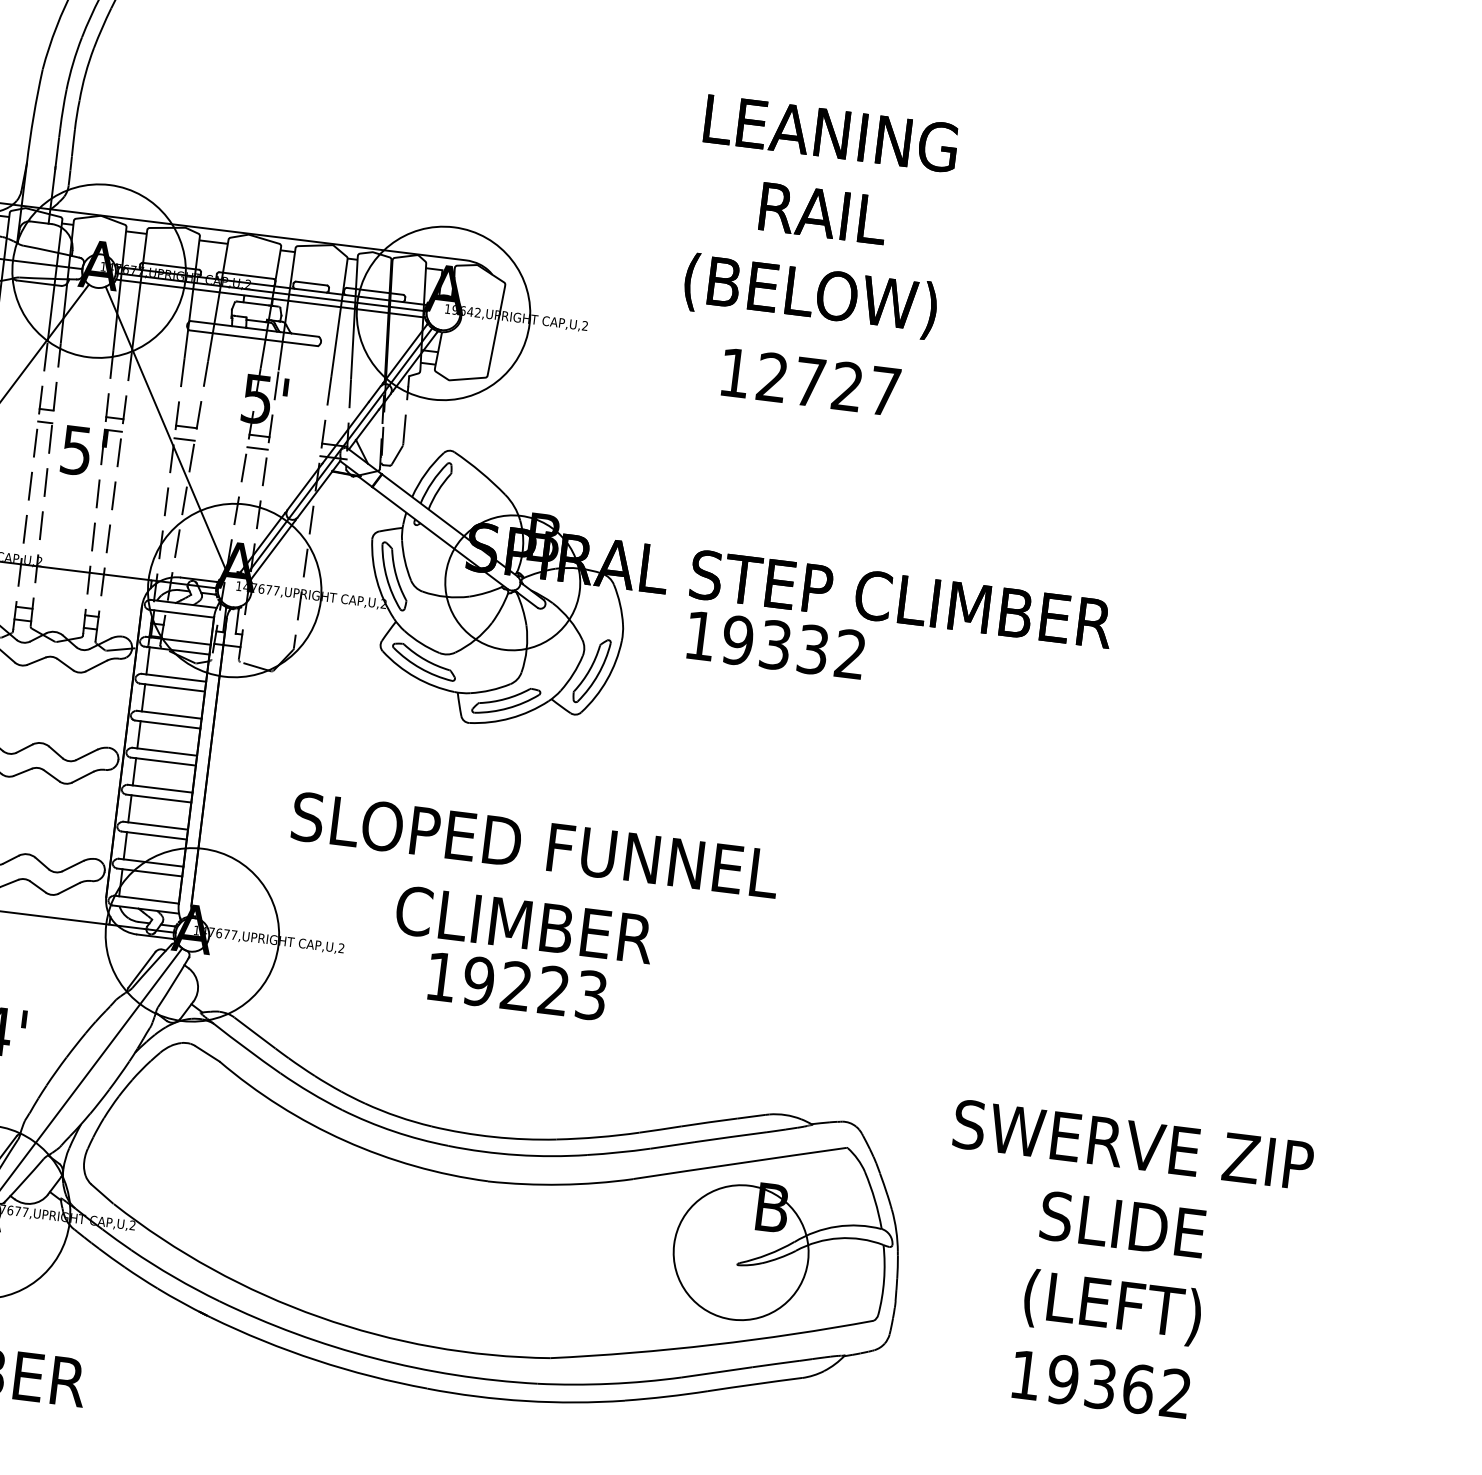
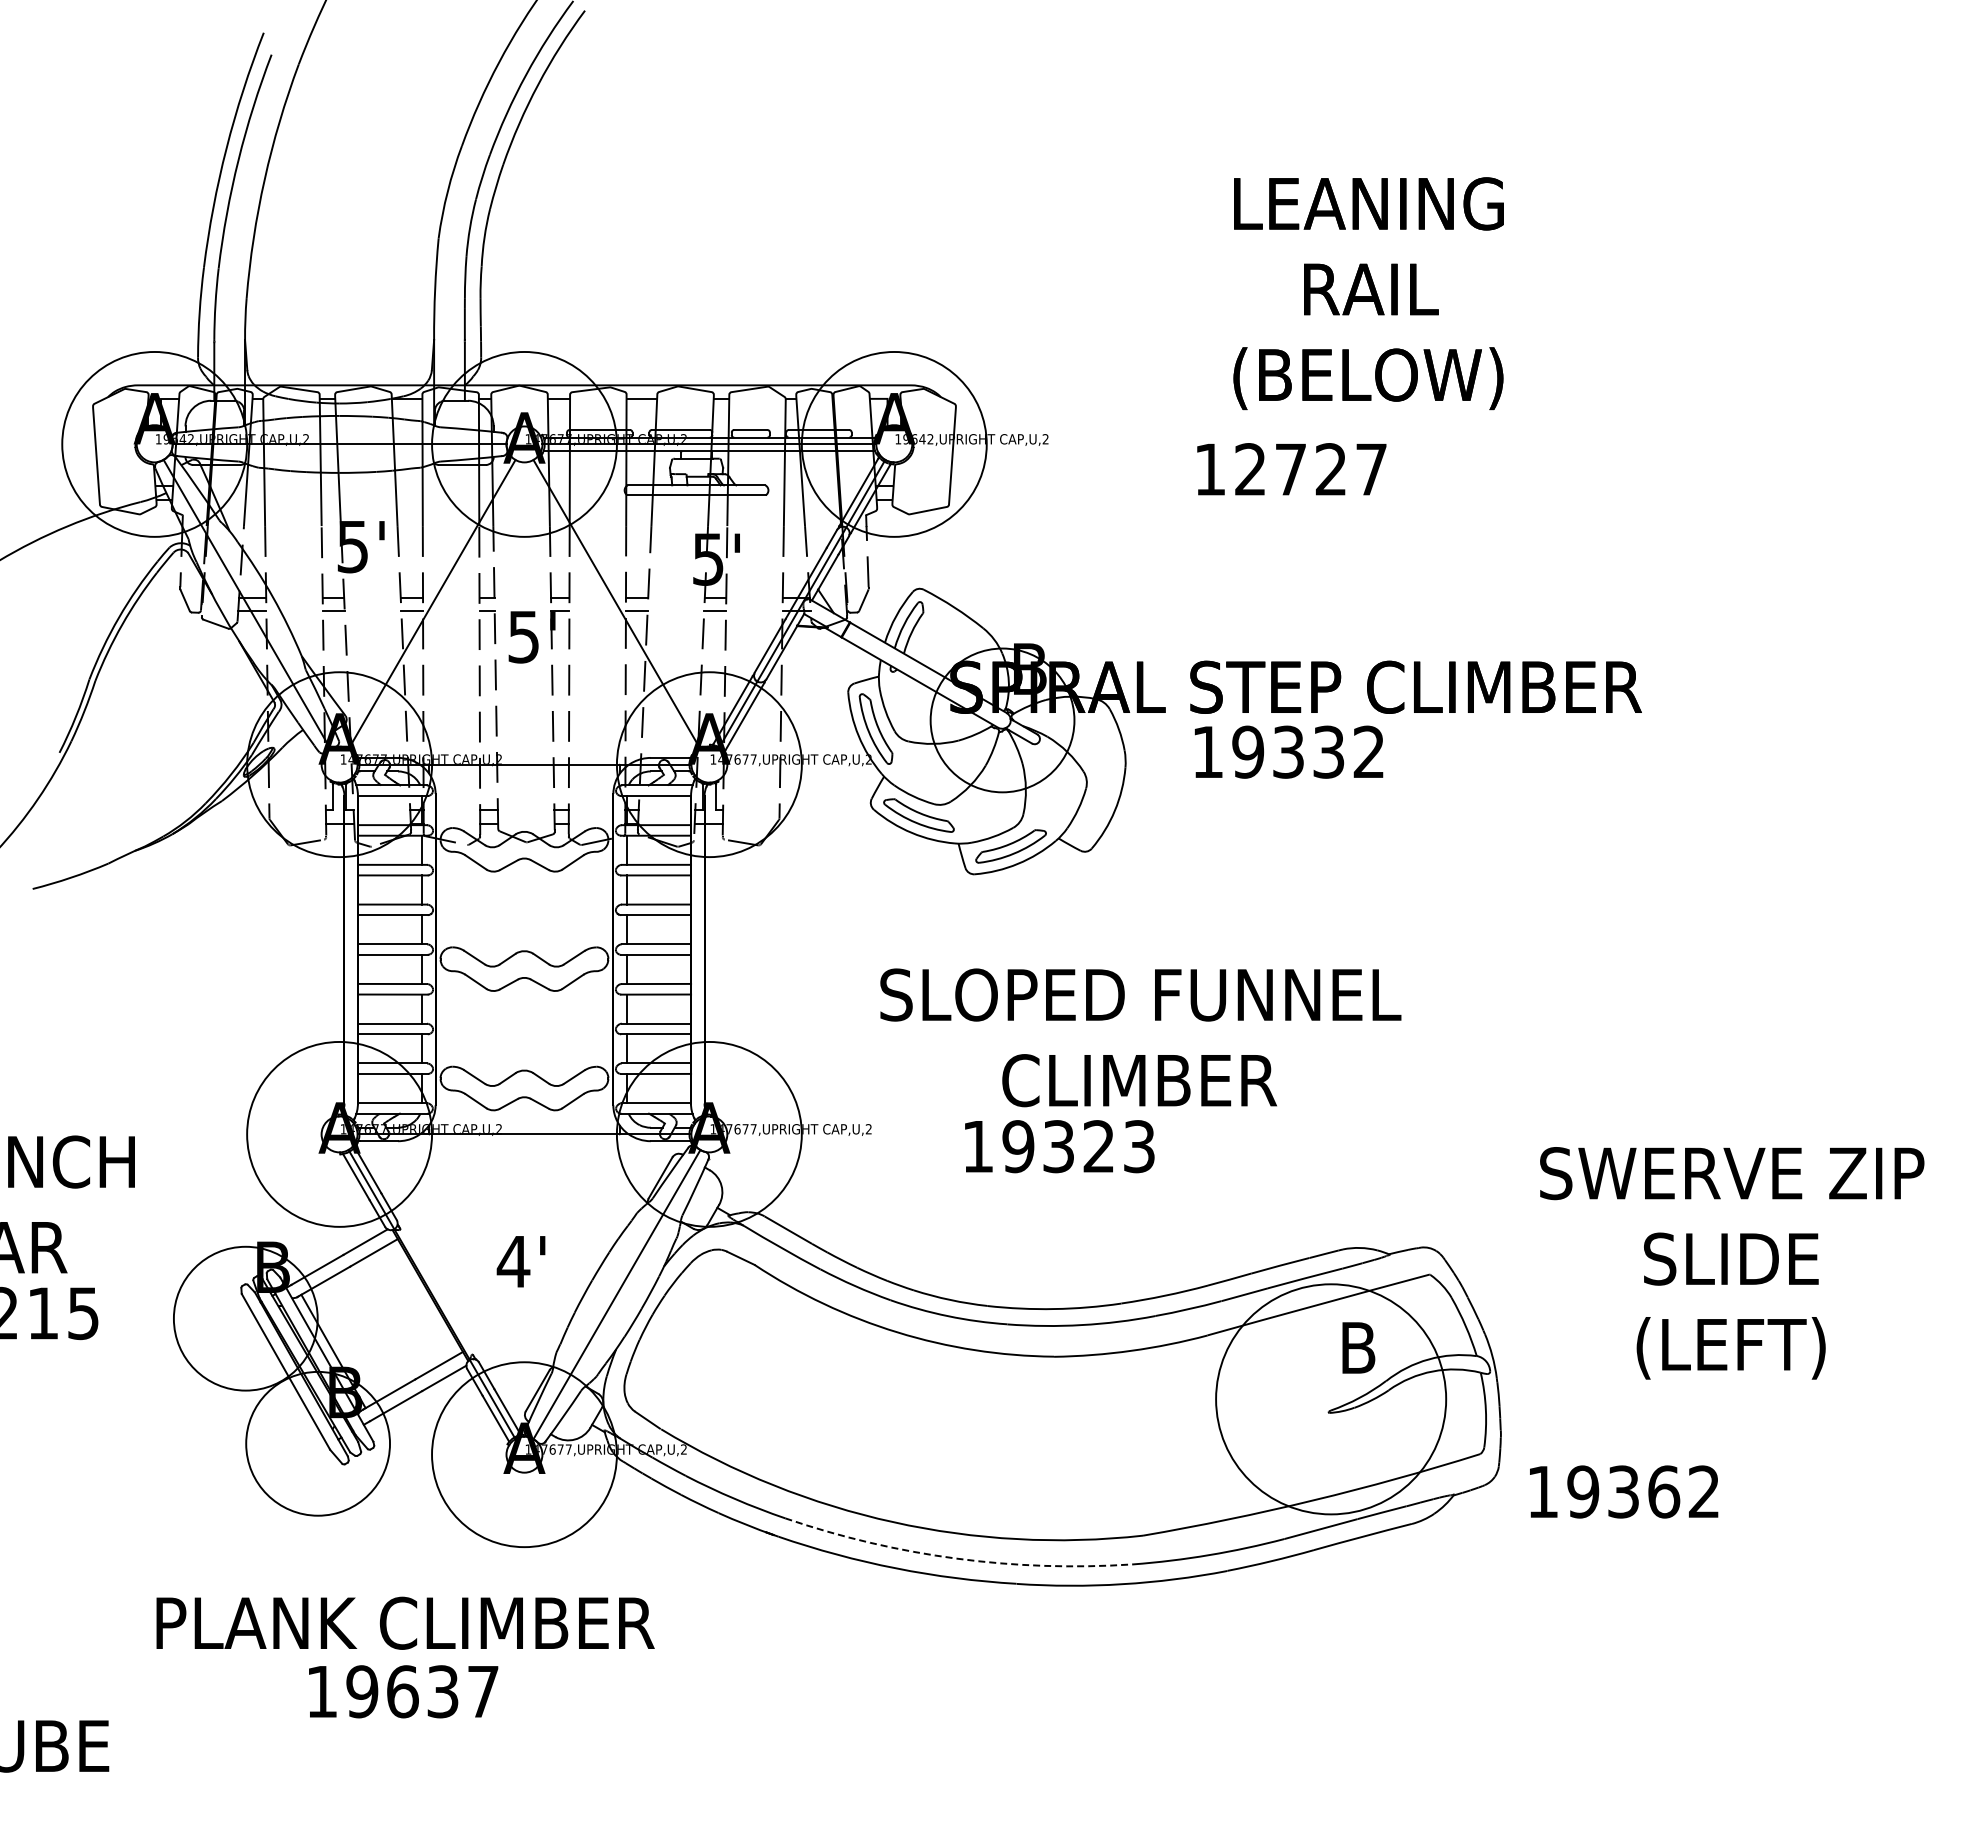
text: (820, 217) -> (1368, 293), moved
part: (591, 671) -> (1097, 803), removed
text: (530, 884) -> (1140, 1037), moved
text: (516, 986) -> (1058, 1146), 19223 -> 19323
text: (1123, 1228) -> (1732, 1263), moved
circle: (741, 1252) -> (1331, 1399), size x1.6
arc: (374, 1358) -> (956, 1558), solid -> dashed
text: (1101, 1384) -> (1624, 1491), moved

